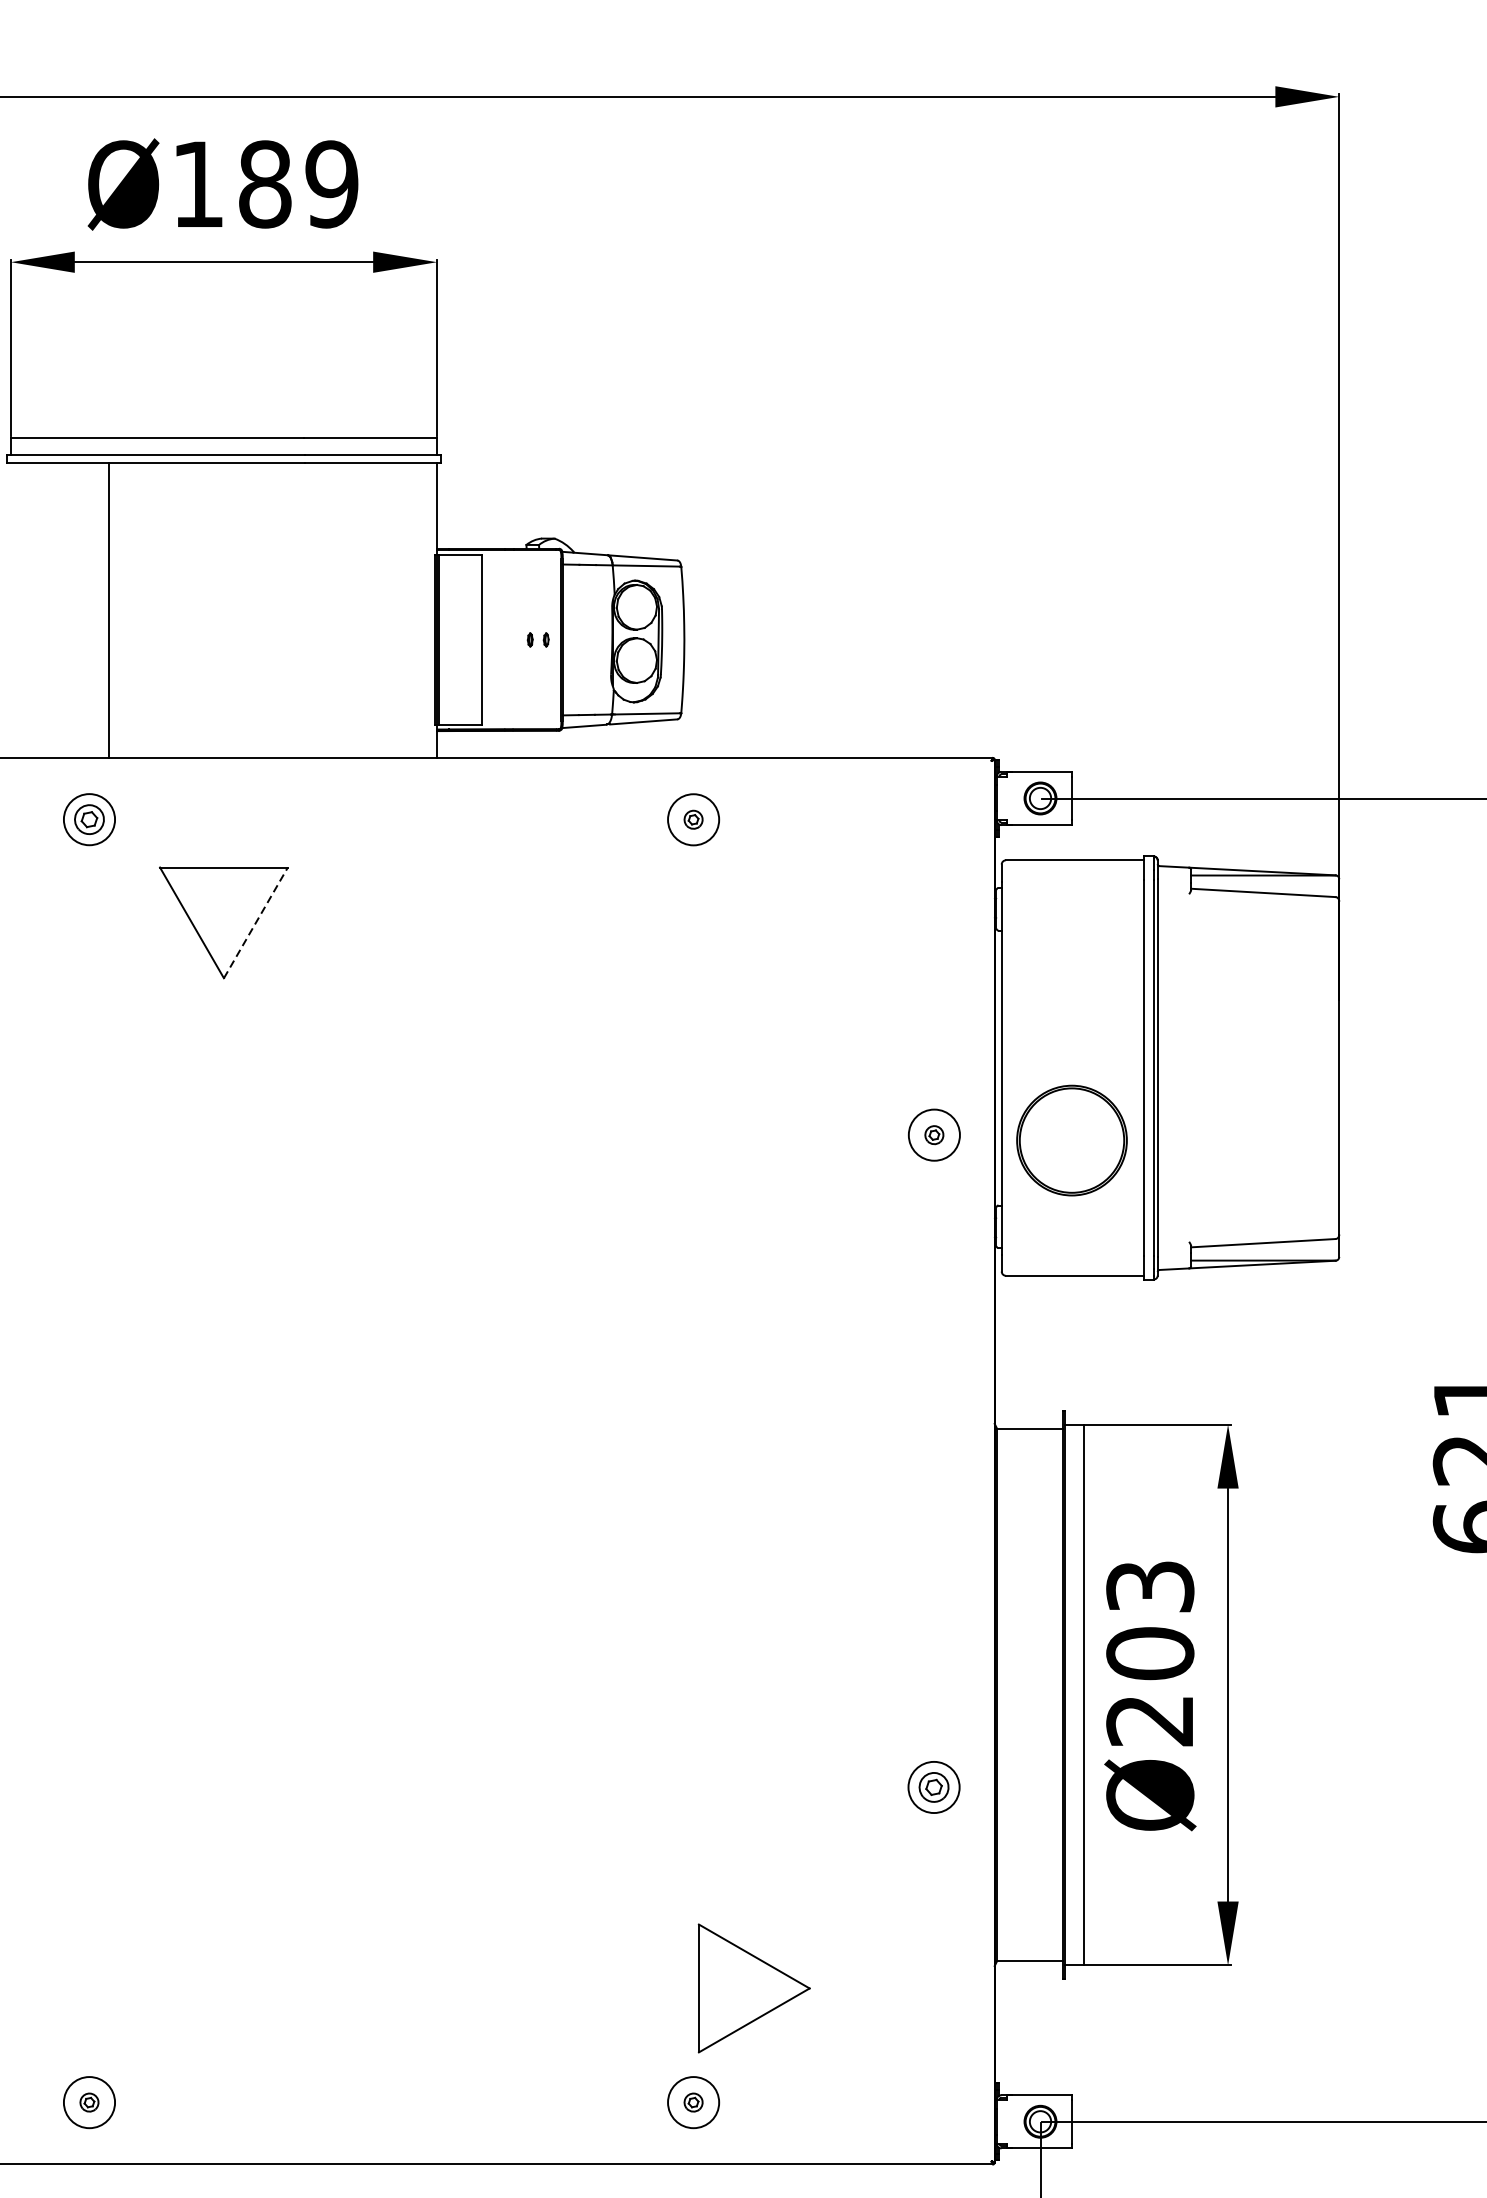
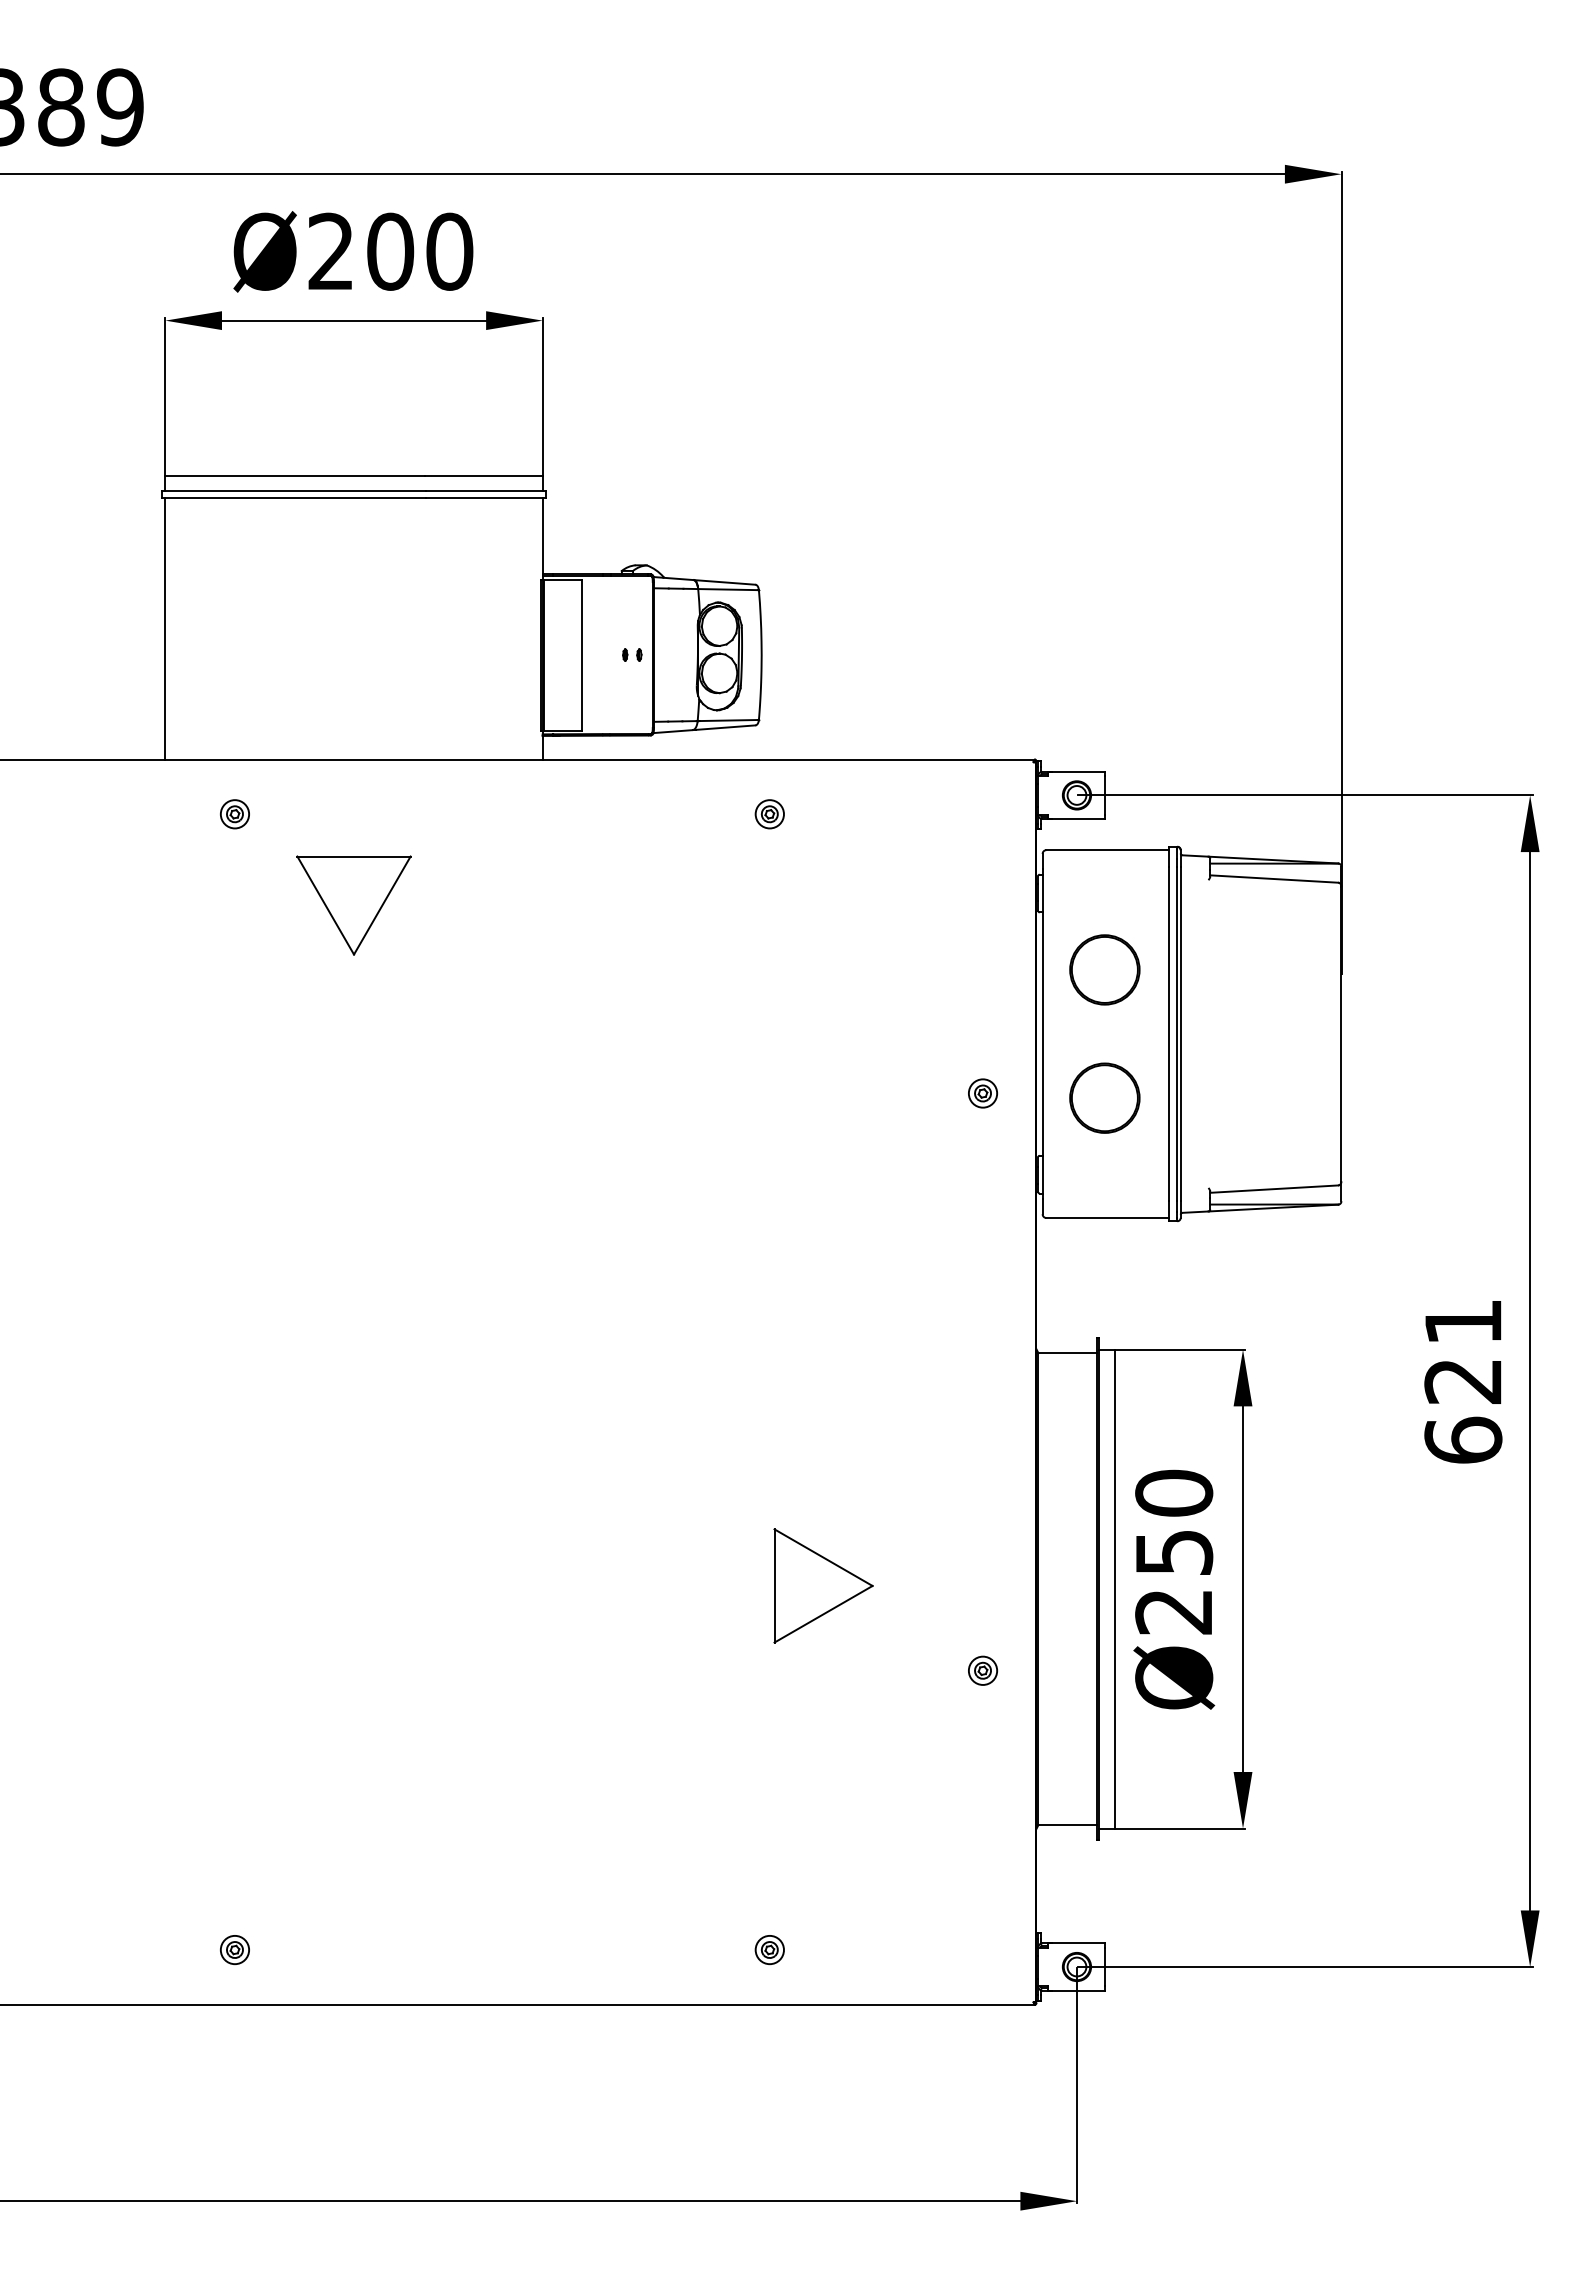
text: (265, 184) -> (390, 251), Ø189 -> Ø200
line: (109, 609) -> (165, 628), moved
part: (88, 820) -> (234, 814), size x0.62
circle: (693, 820) -> (769, 814), size x0.62
line: (256, 922) -> (382, 905), dashed -> solid
part: (1071, 995) -> (1104, 969), added
circle: (933, 1135) -> (982, 1093), size x0.62
part: (1071, 1139) -> (1104, 1097), size x0.71
text: (1150, 1619) -> (1174, 1522), Ø203 -> Ø250
part: (934, 1786) -> (983, 1670), size x0.62
part: (754, 1987) -> (823, 1585), moved
circle: (88, 2102) -> (234, 1949), size x0.62
circle: (693, 2102) -> (769, 1949), size x0.62

